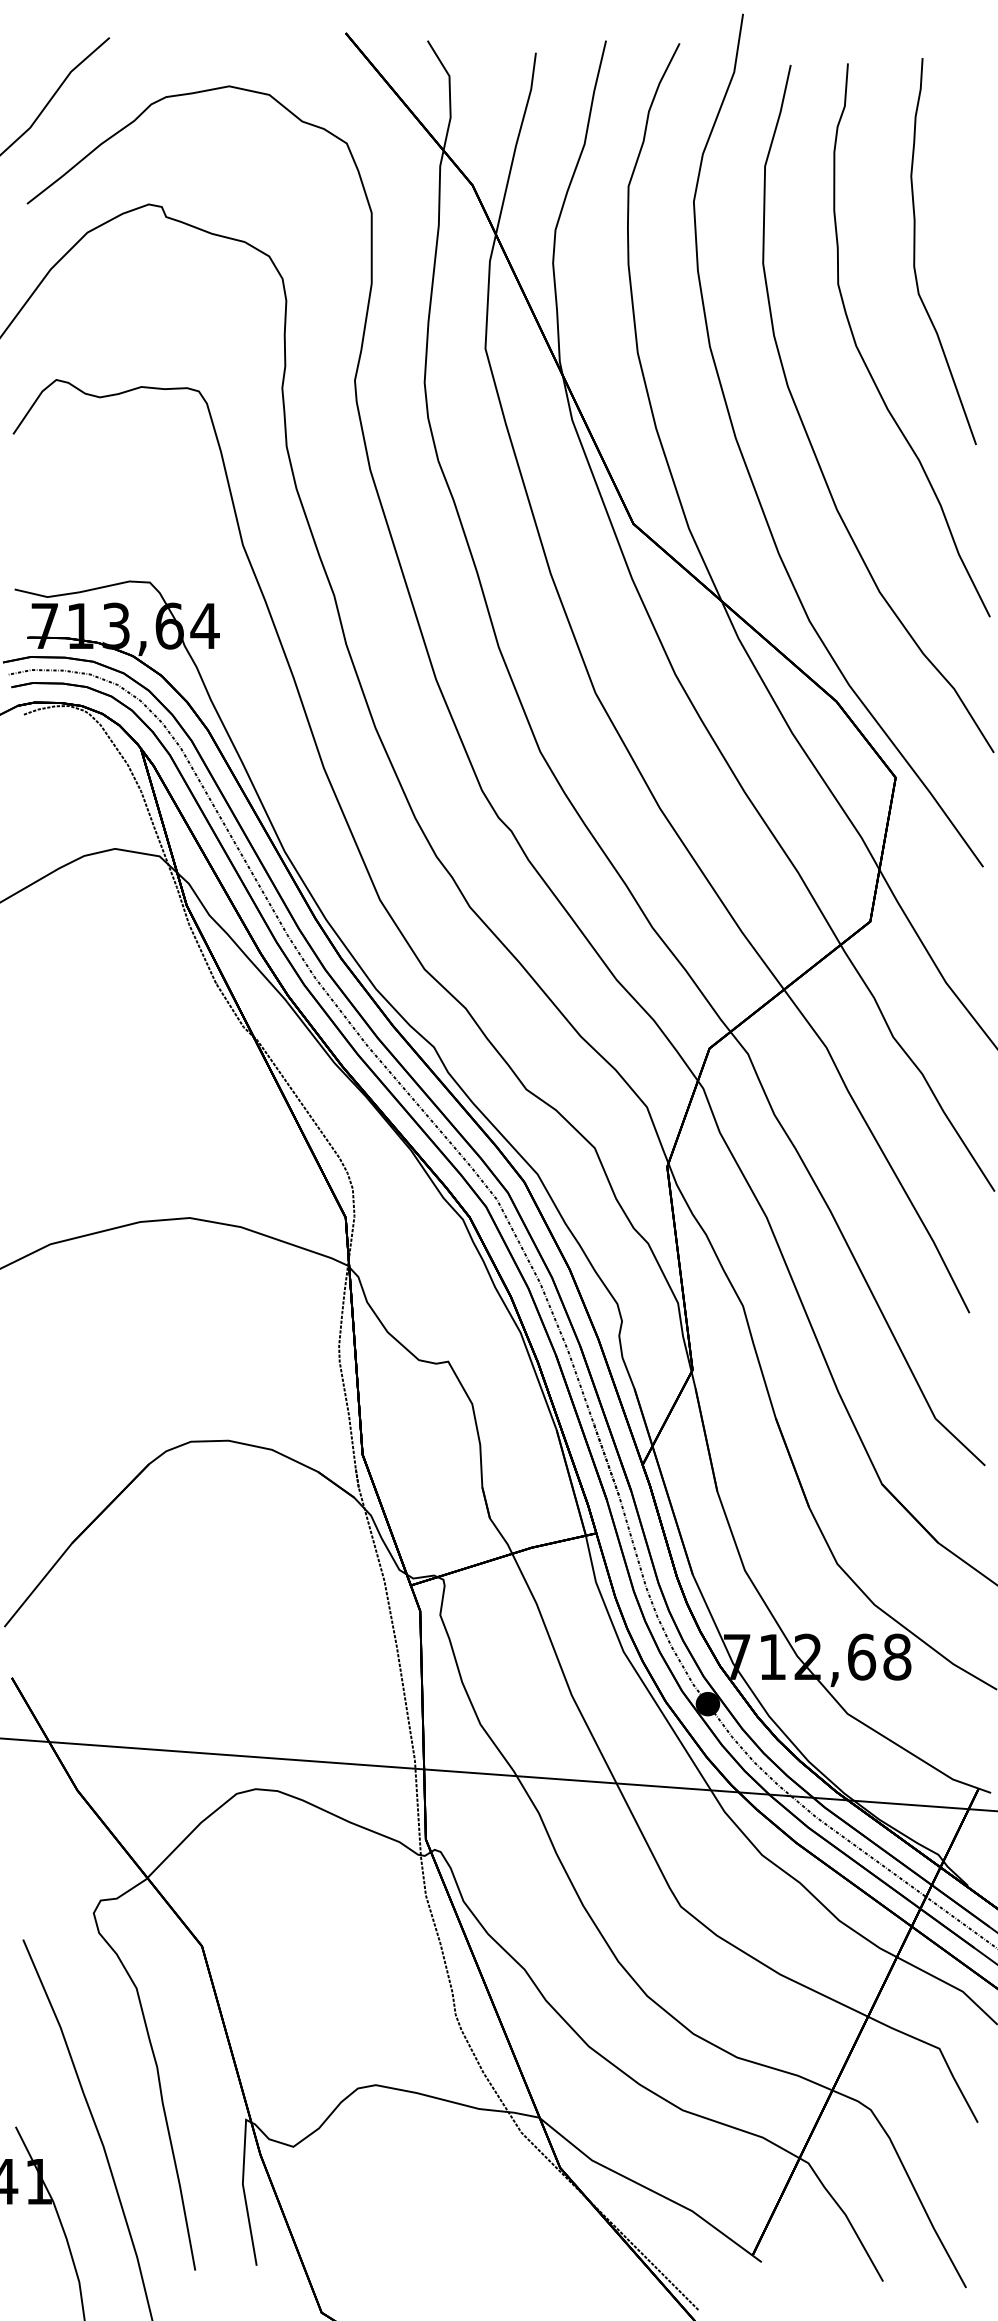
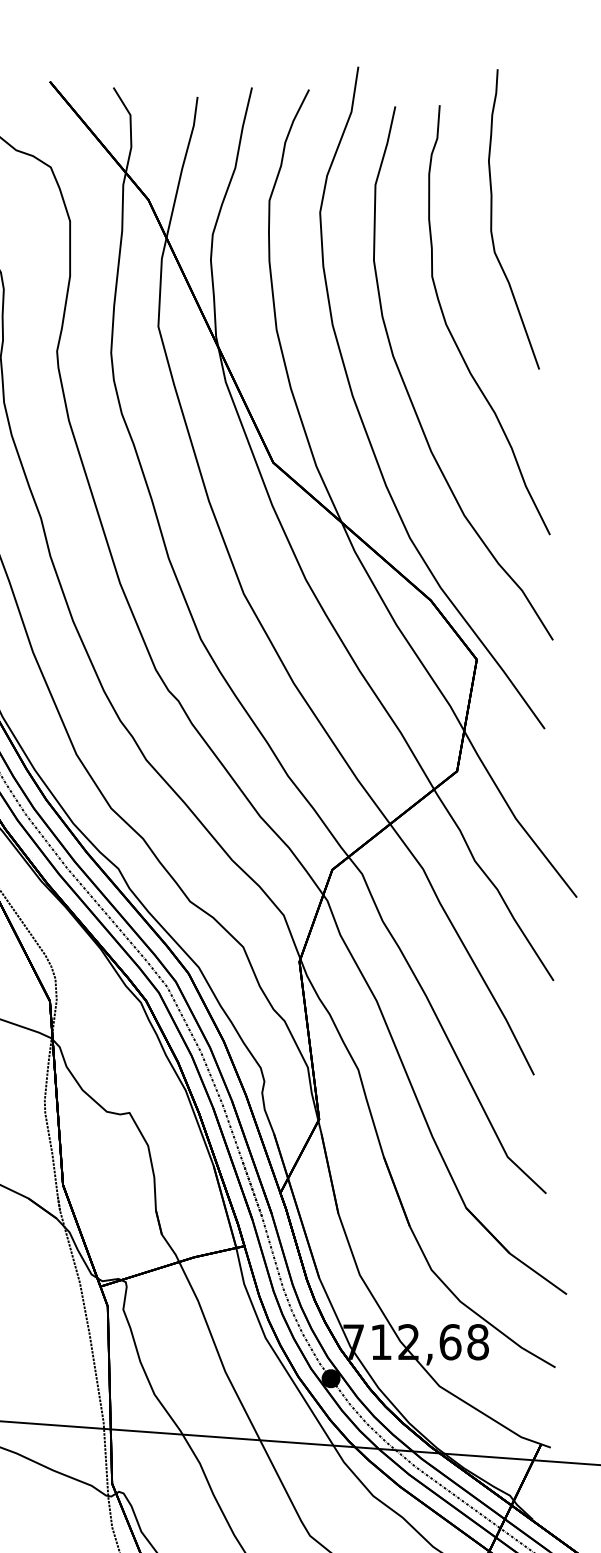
part: (915, 251) -> (492, 219), moved

